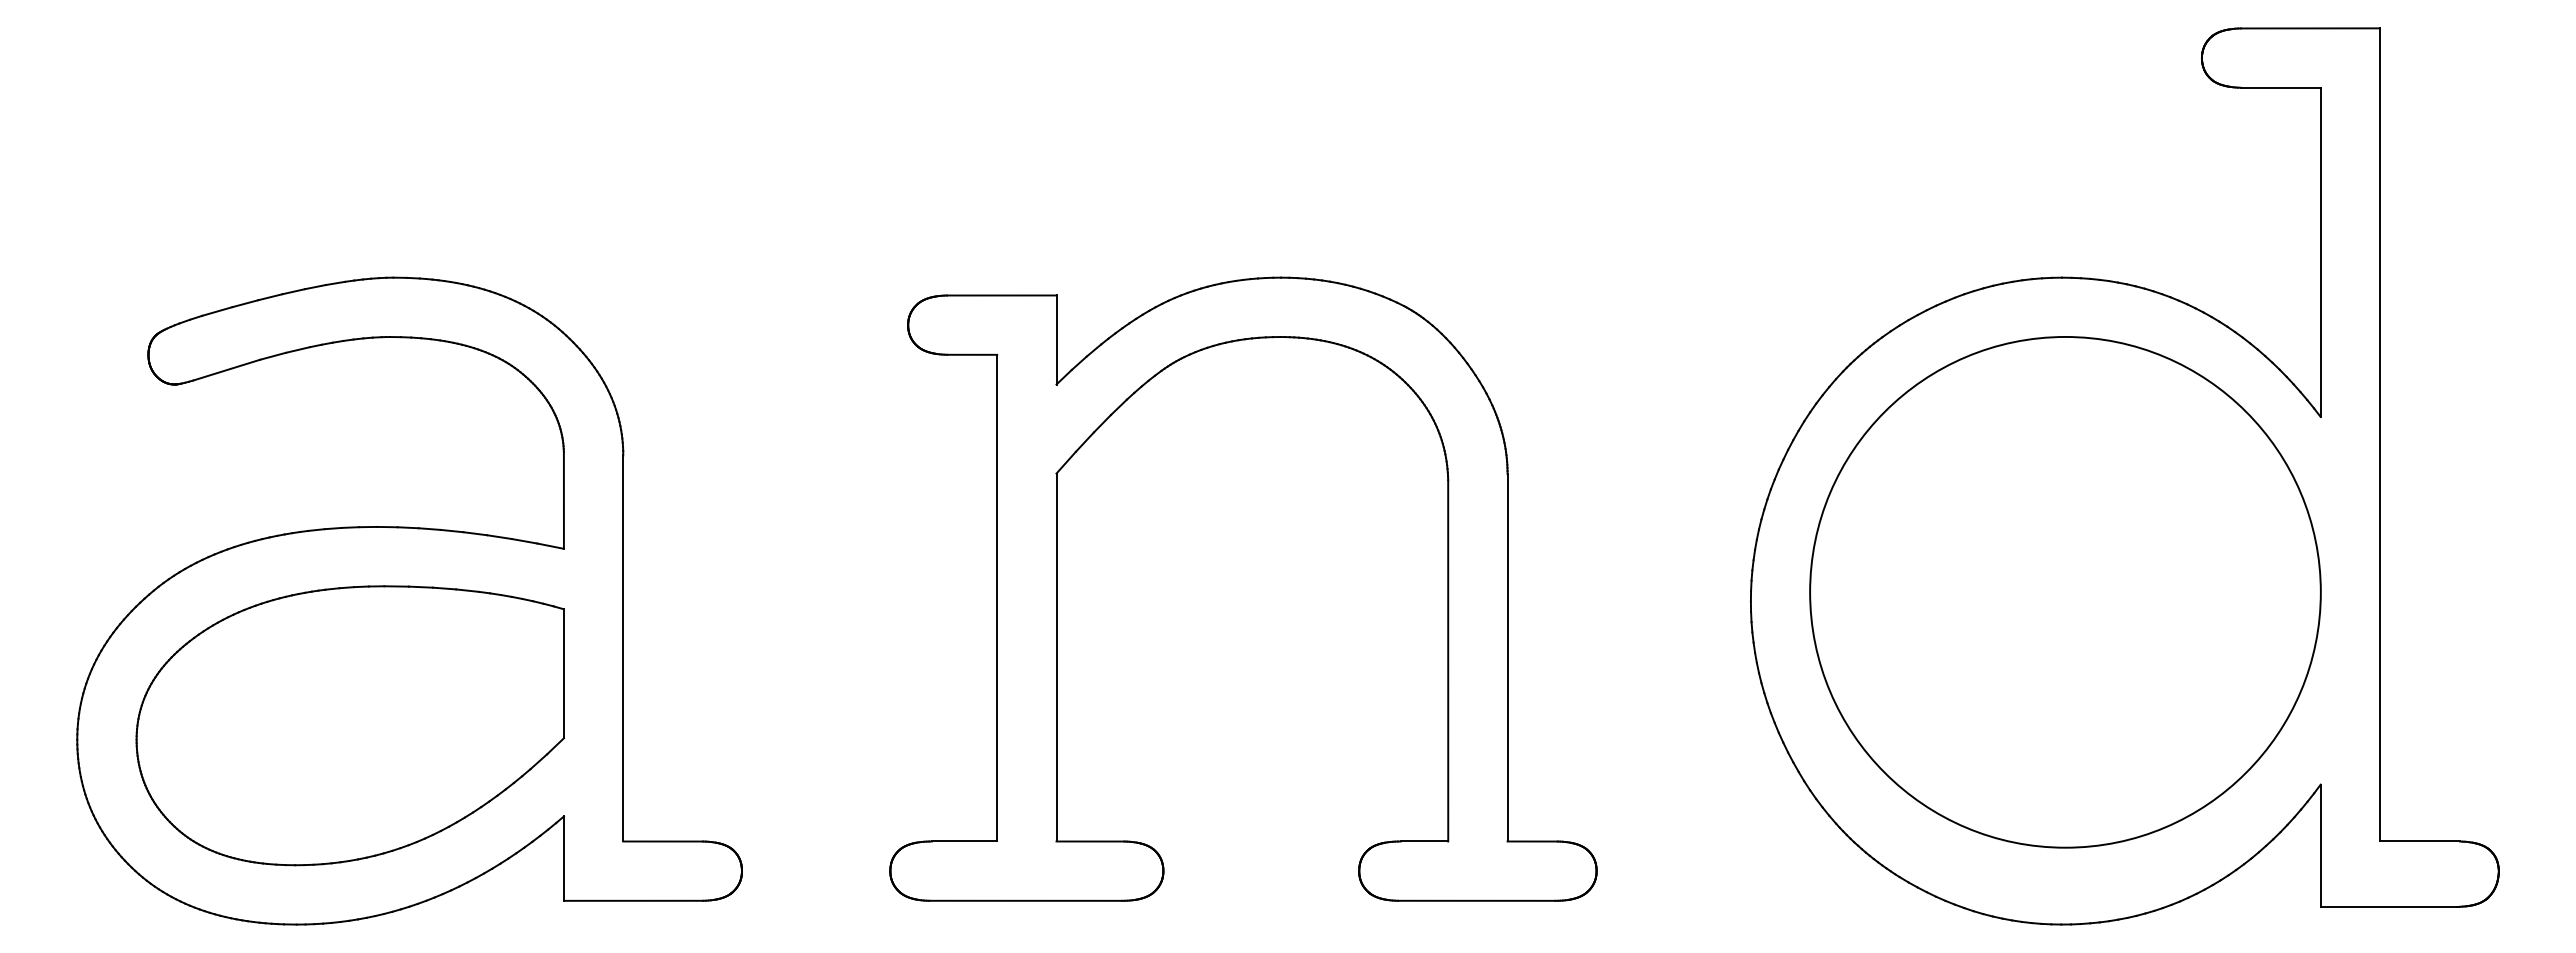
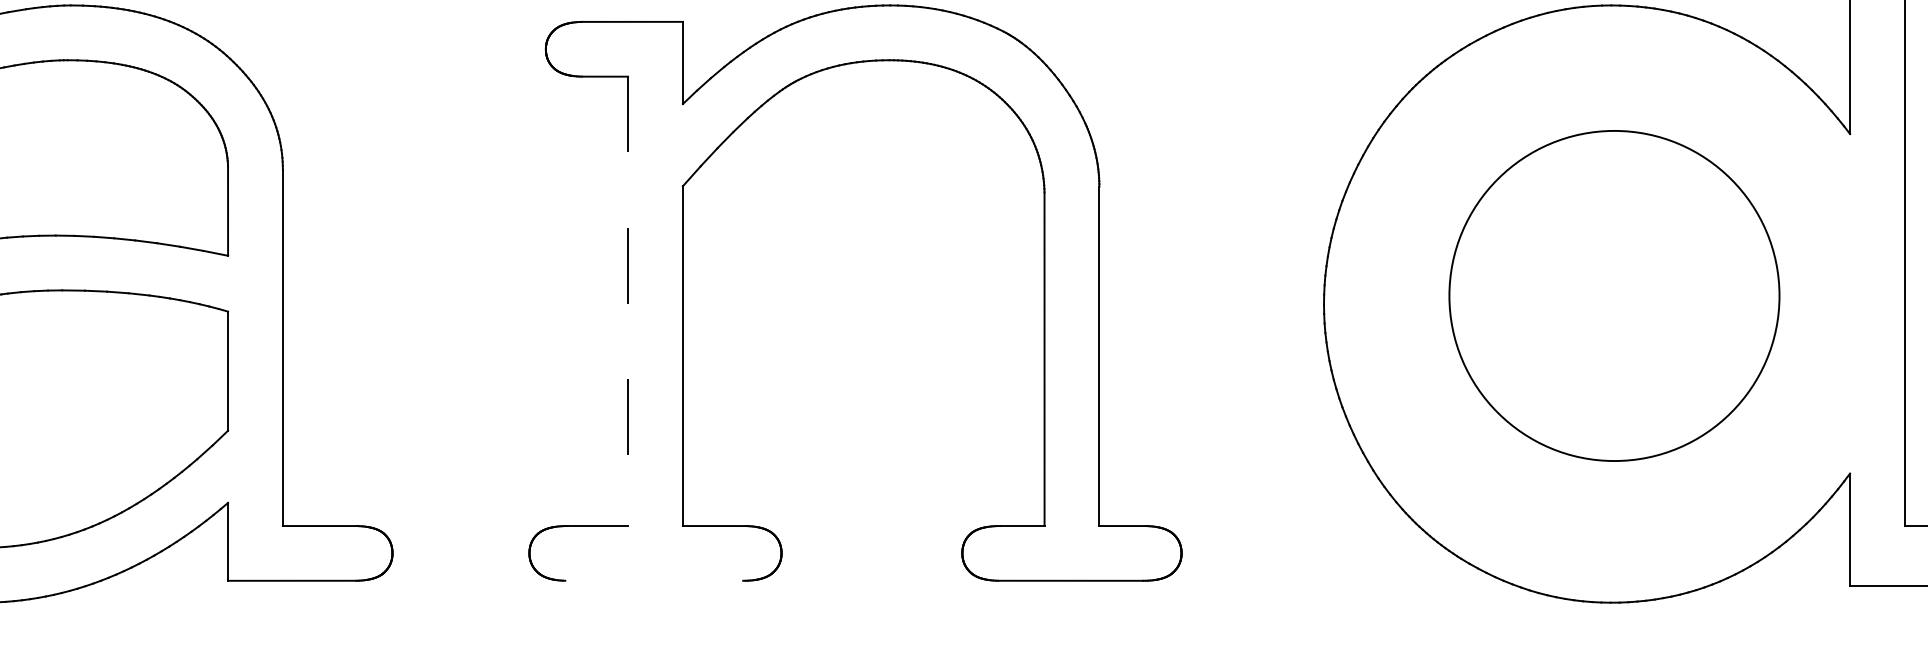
circle: (2065, 591) -> (1614, 295), size x0.7
line: (997, 598) -> (628, 301), solid -> dashed
line: (1025, 900) -> (654, 580), removed

